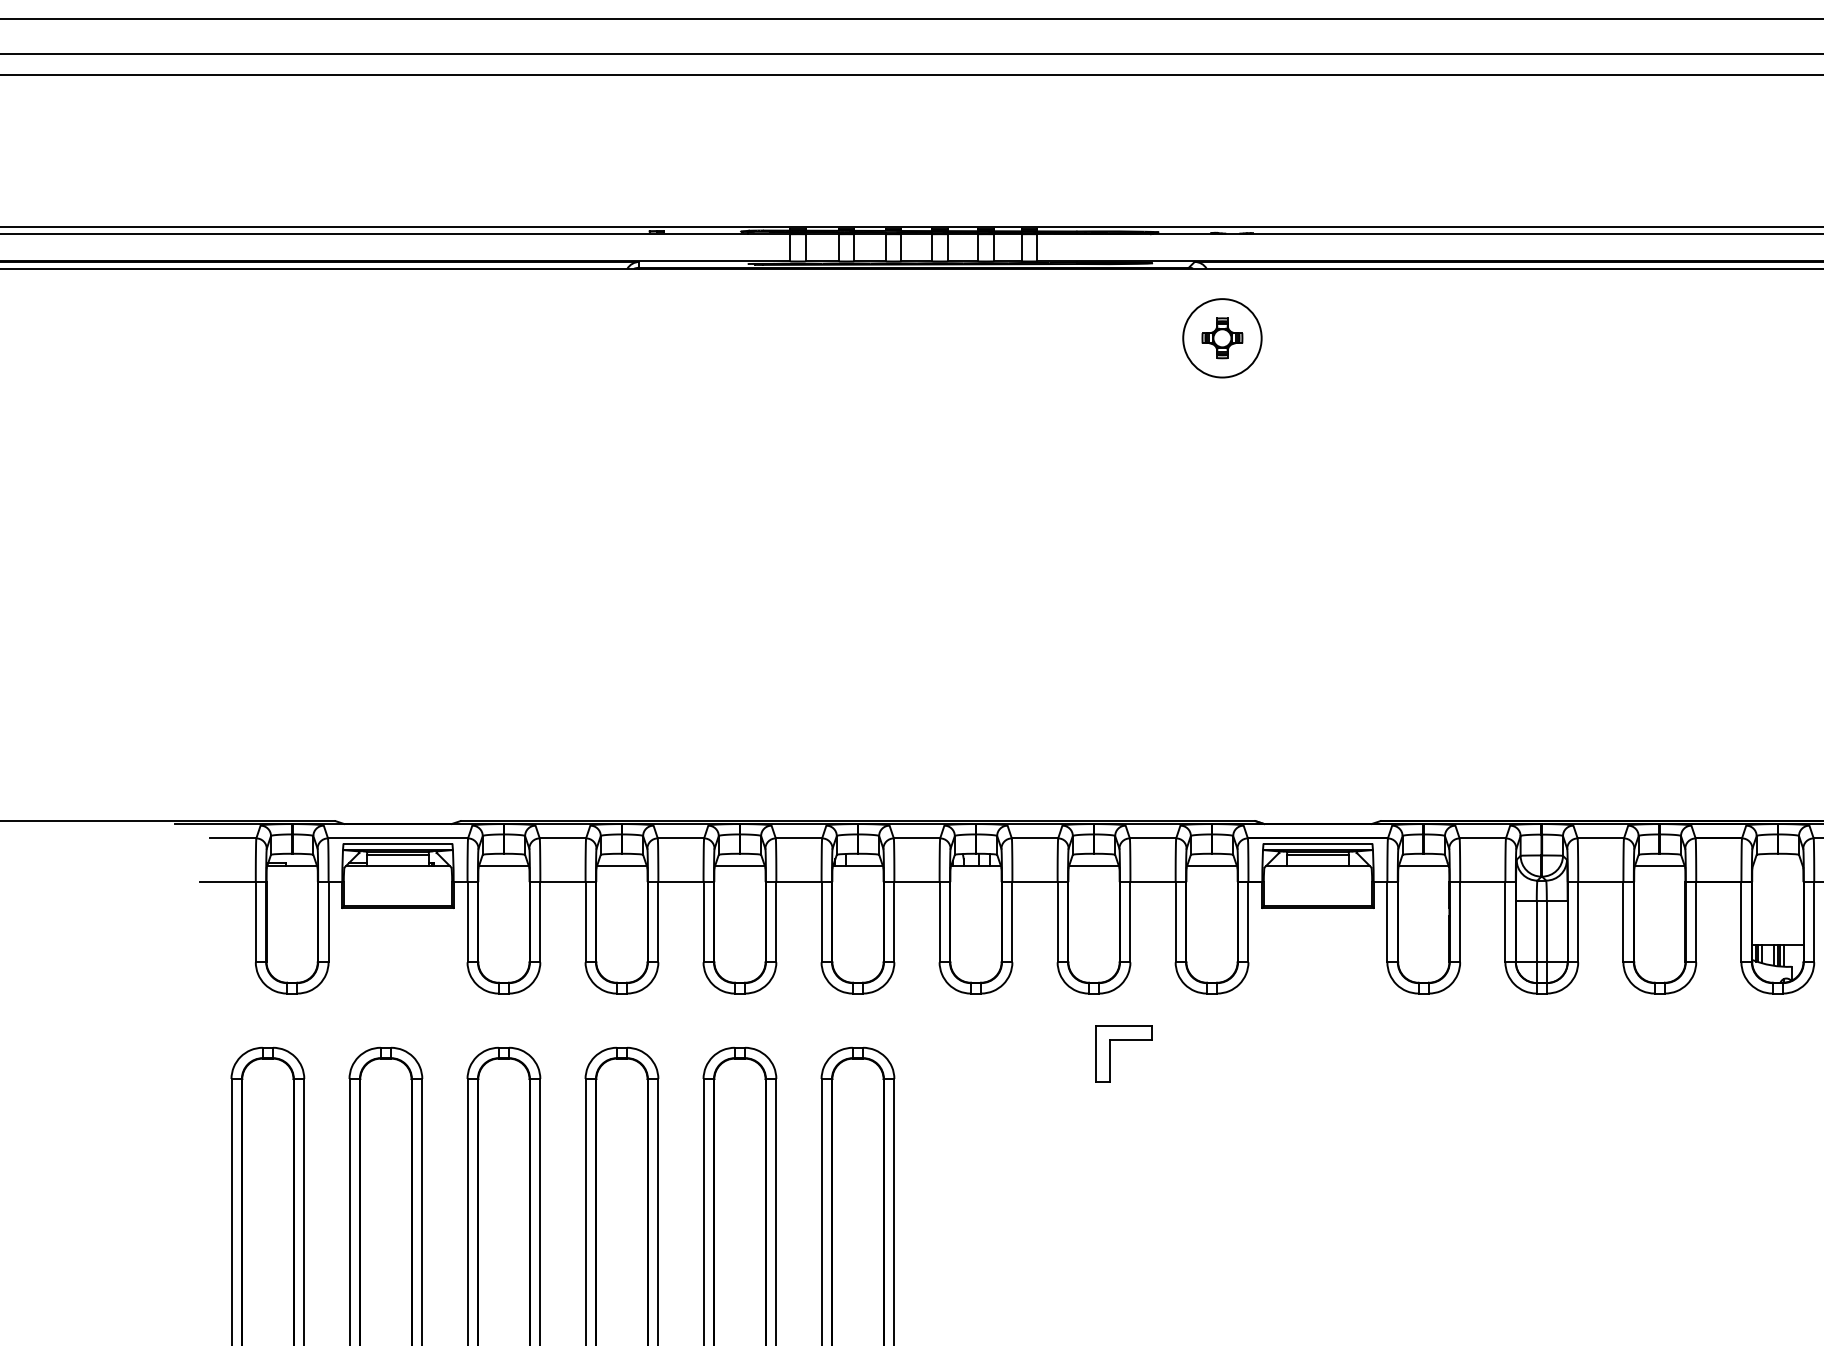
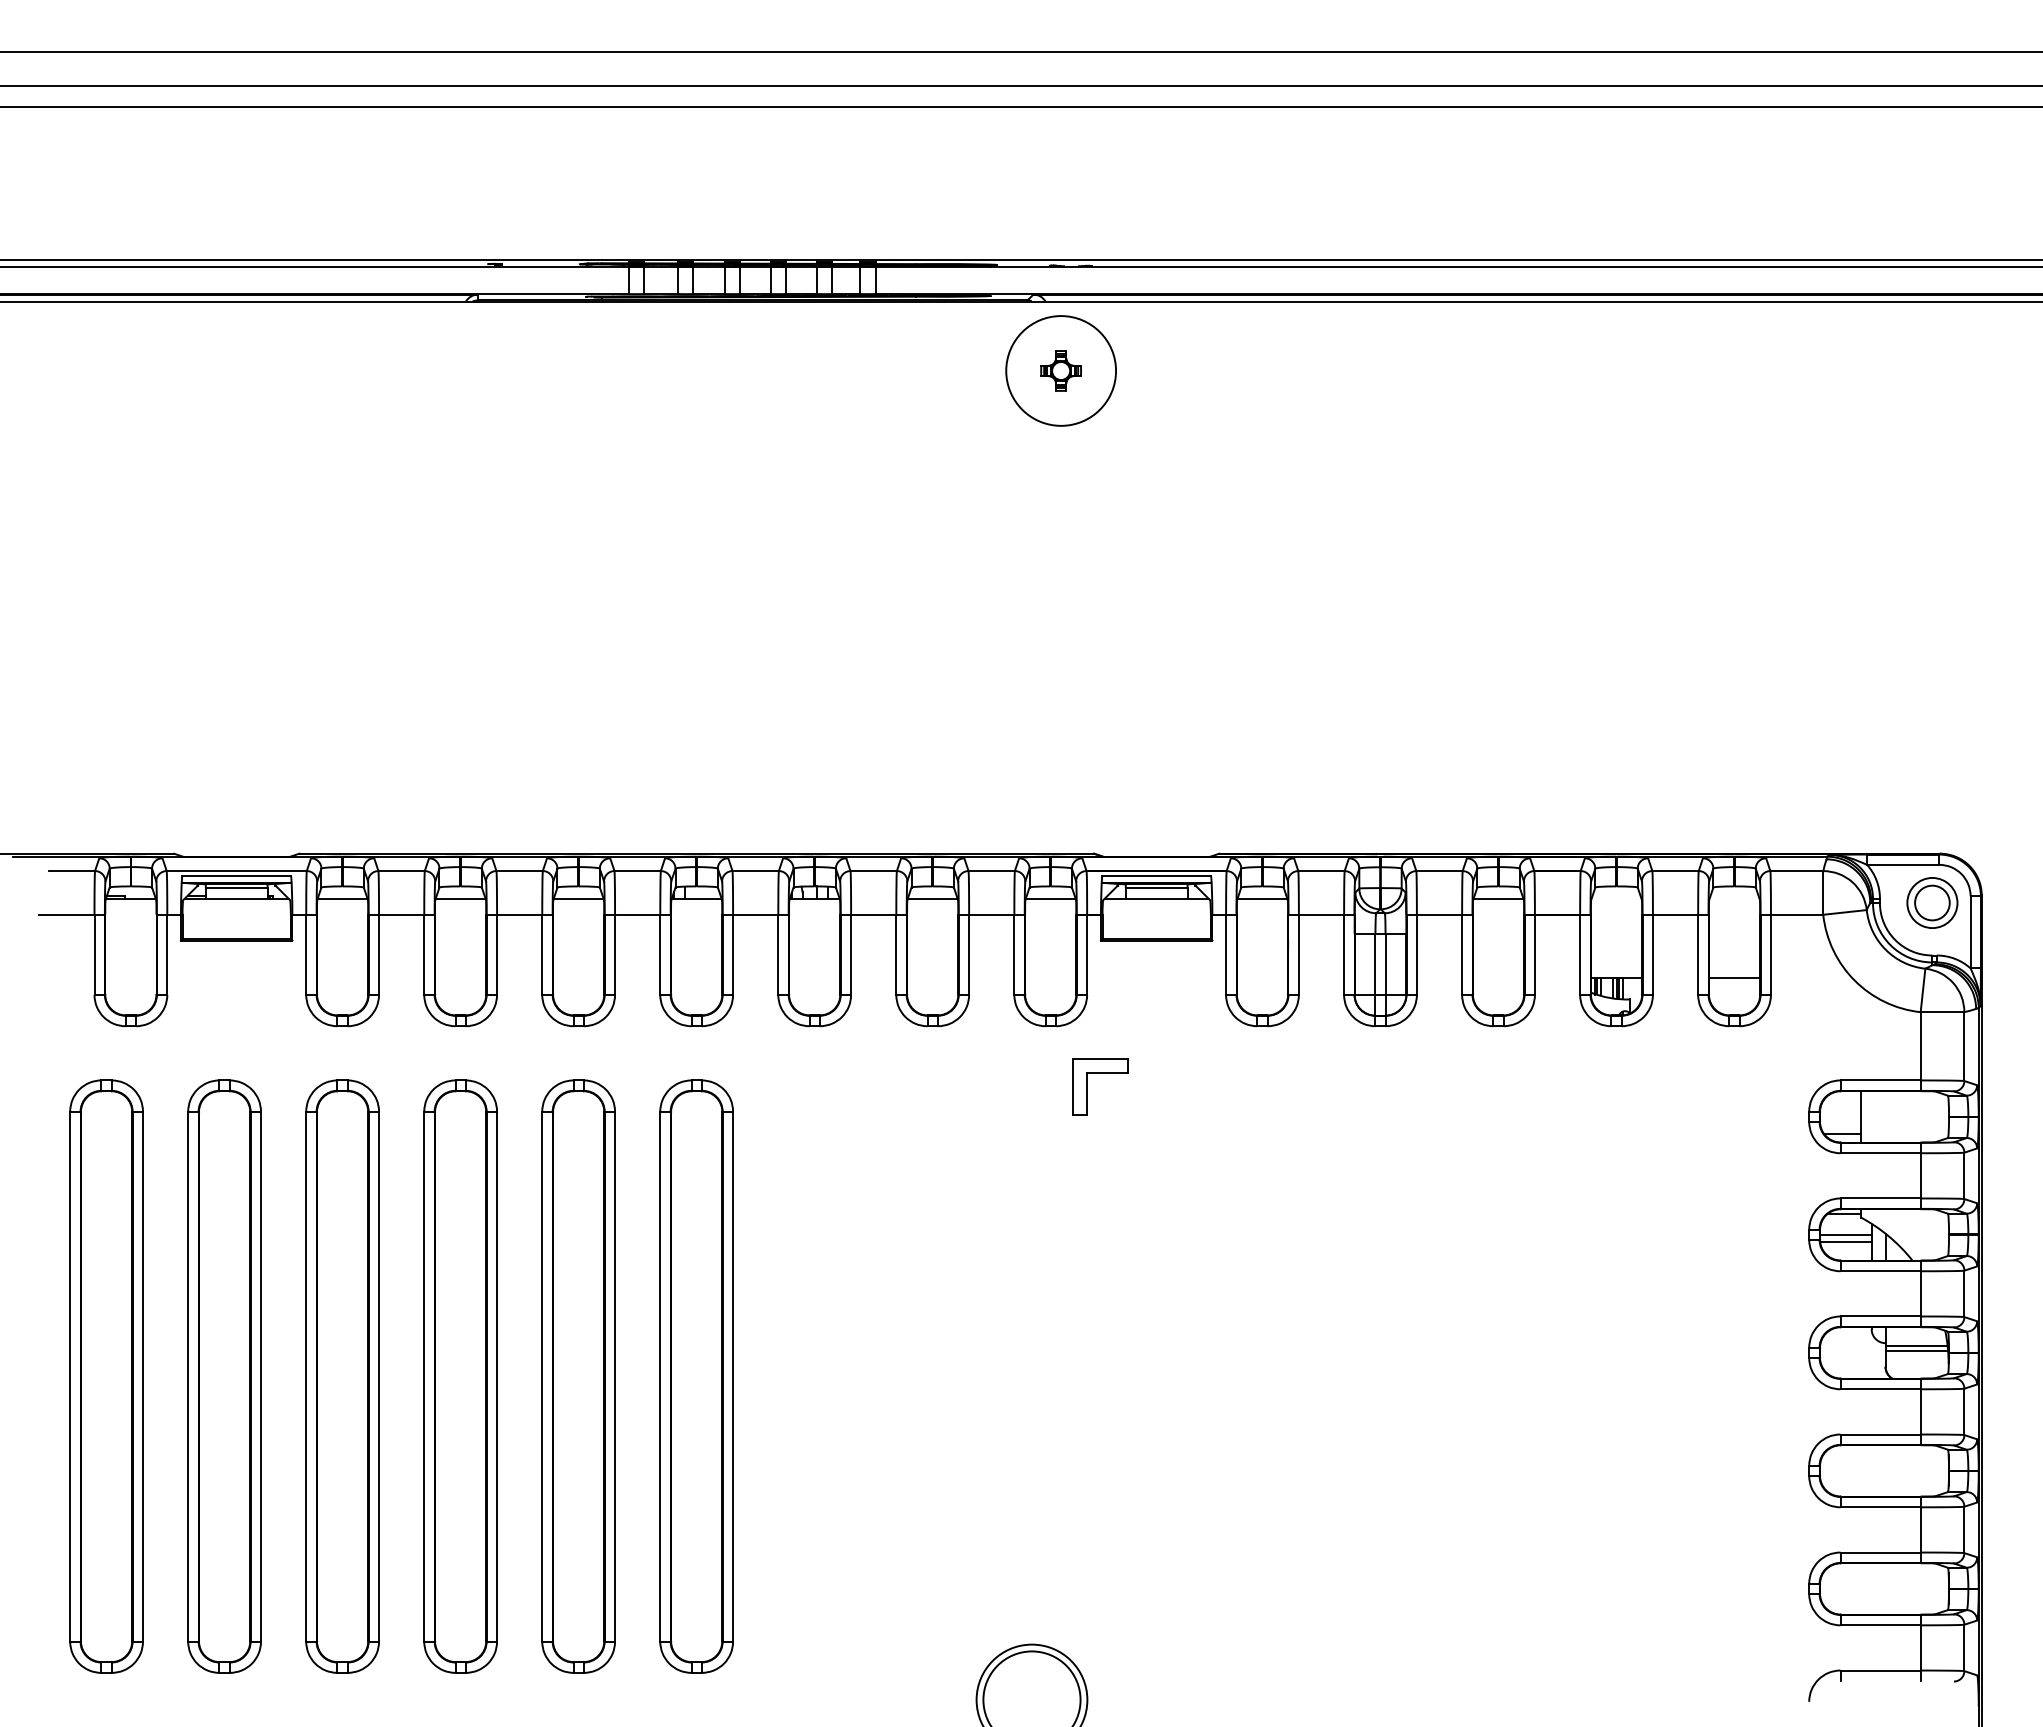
circle: (1221, 337) -> (1060, 370), size x1.4
part: (1123, 1040) -> (1100, 1073), moved

